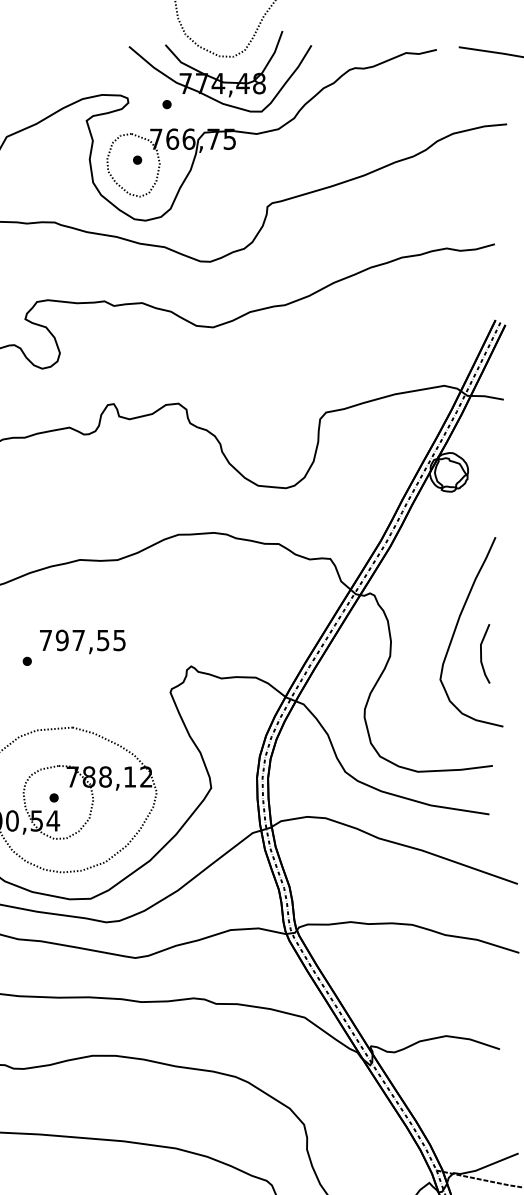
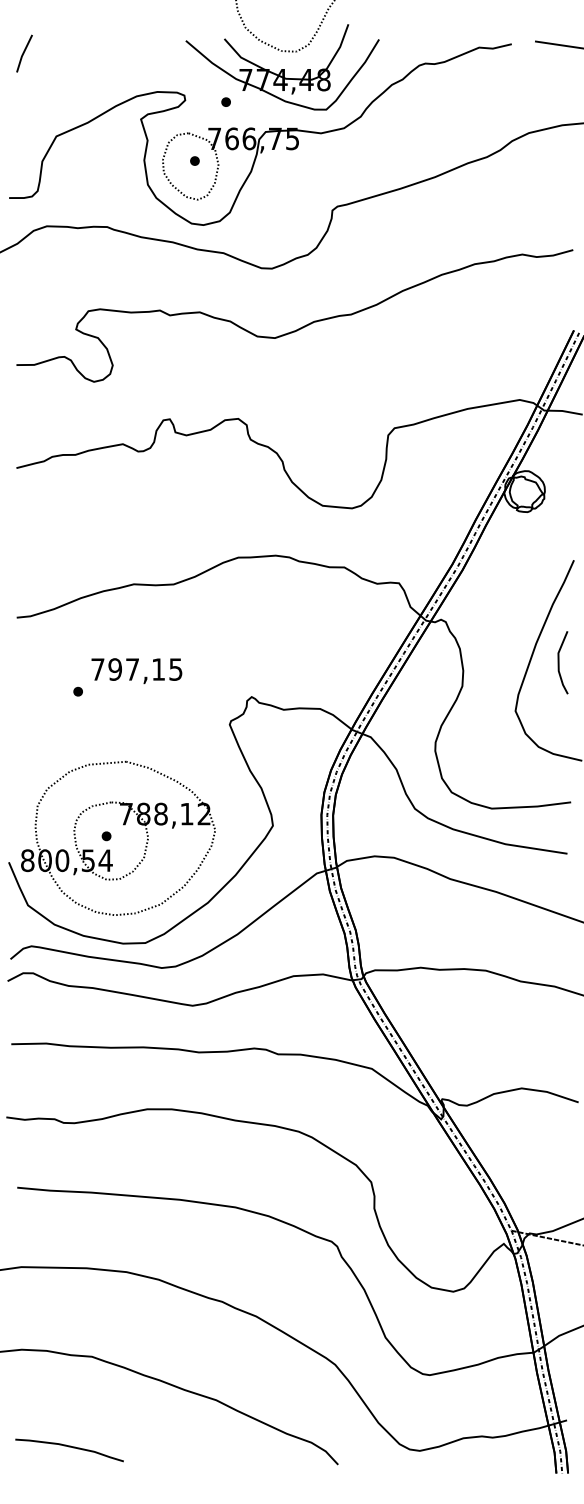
text: (103, 640) -> (158, 669), 797,55 -> 797,15
line: (481, 653) -> (559, 662), moved

